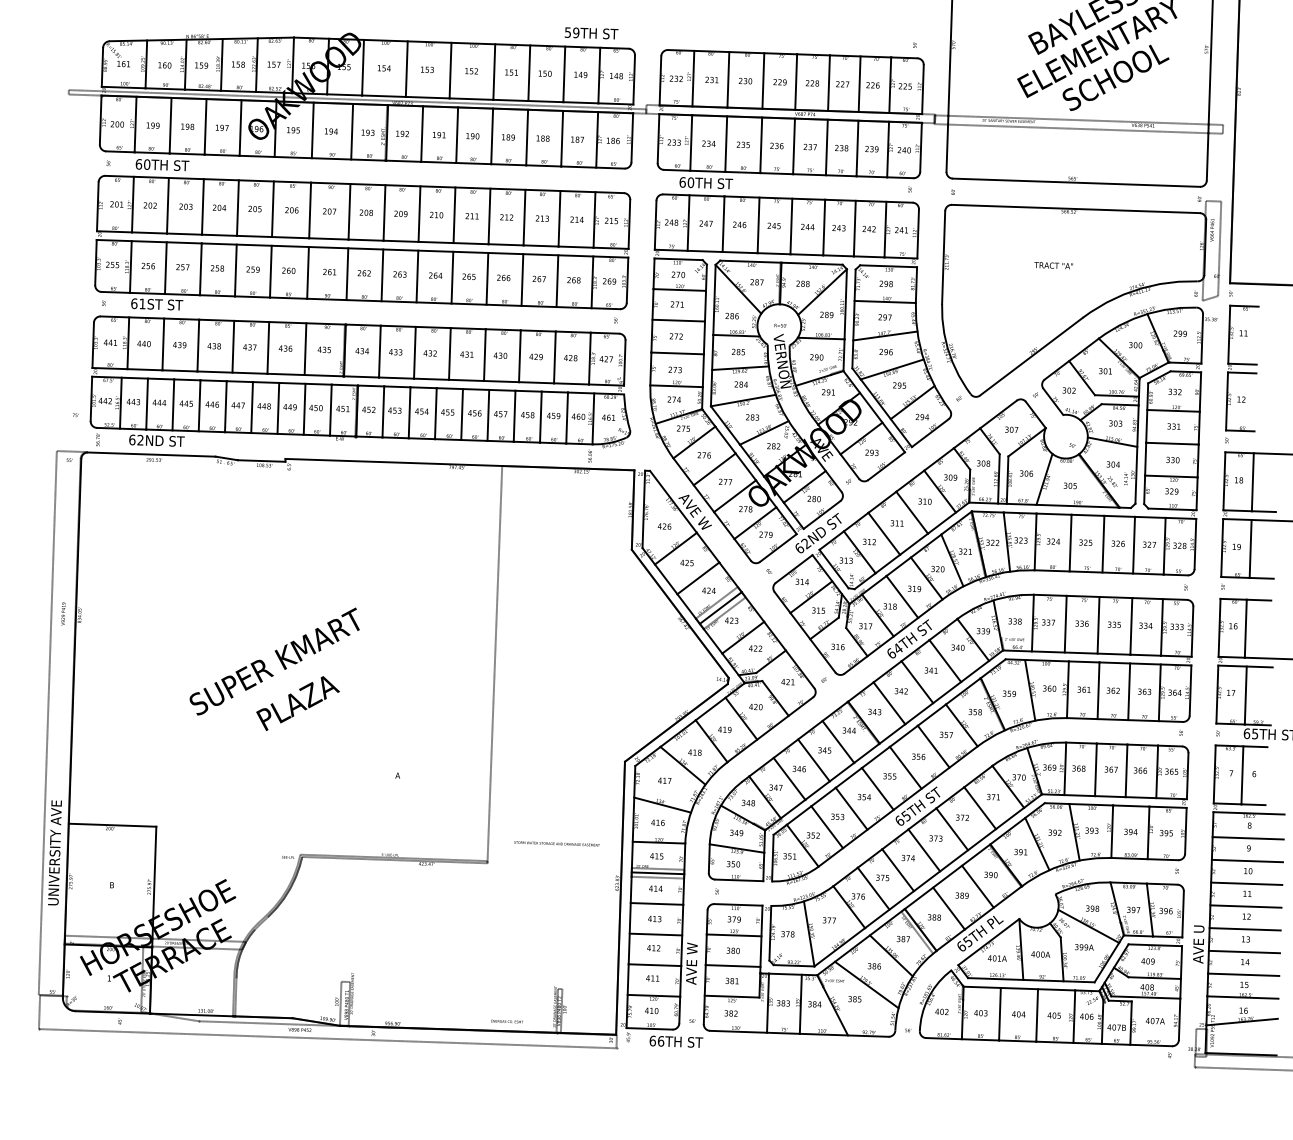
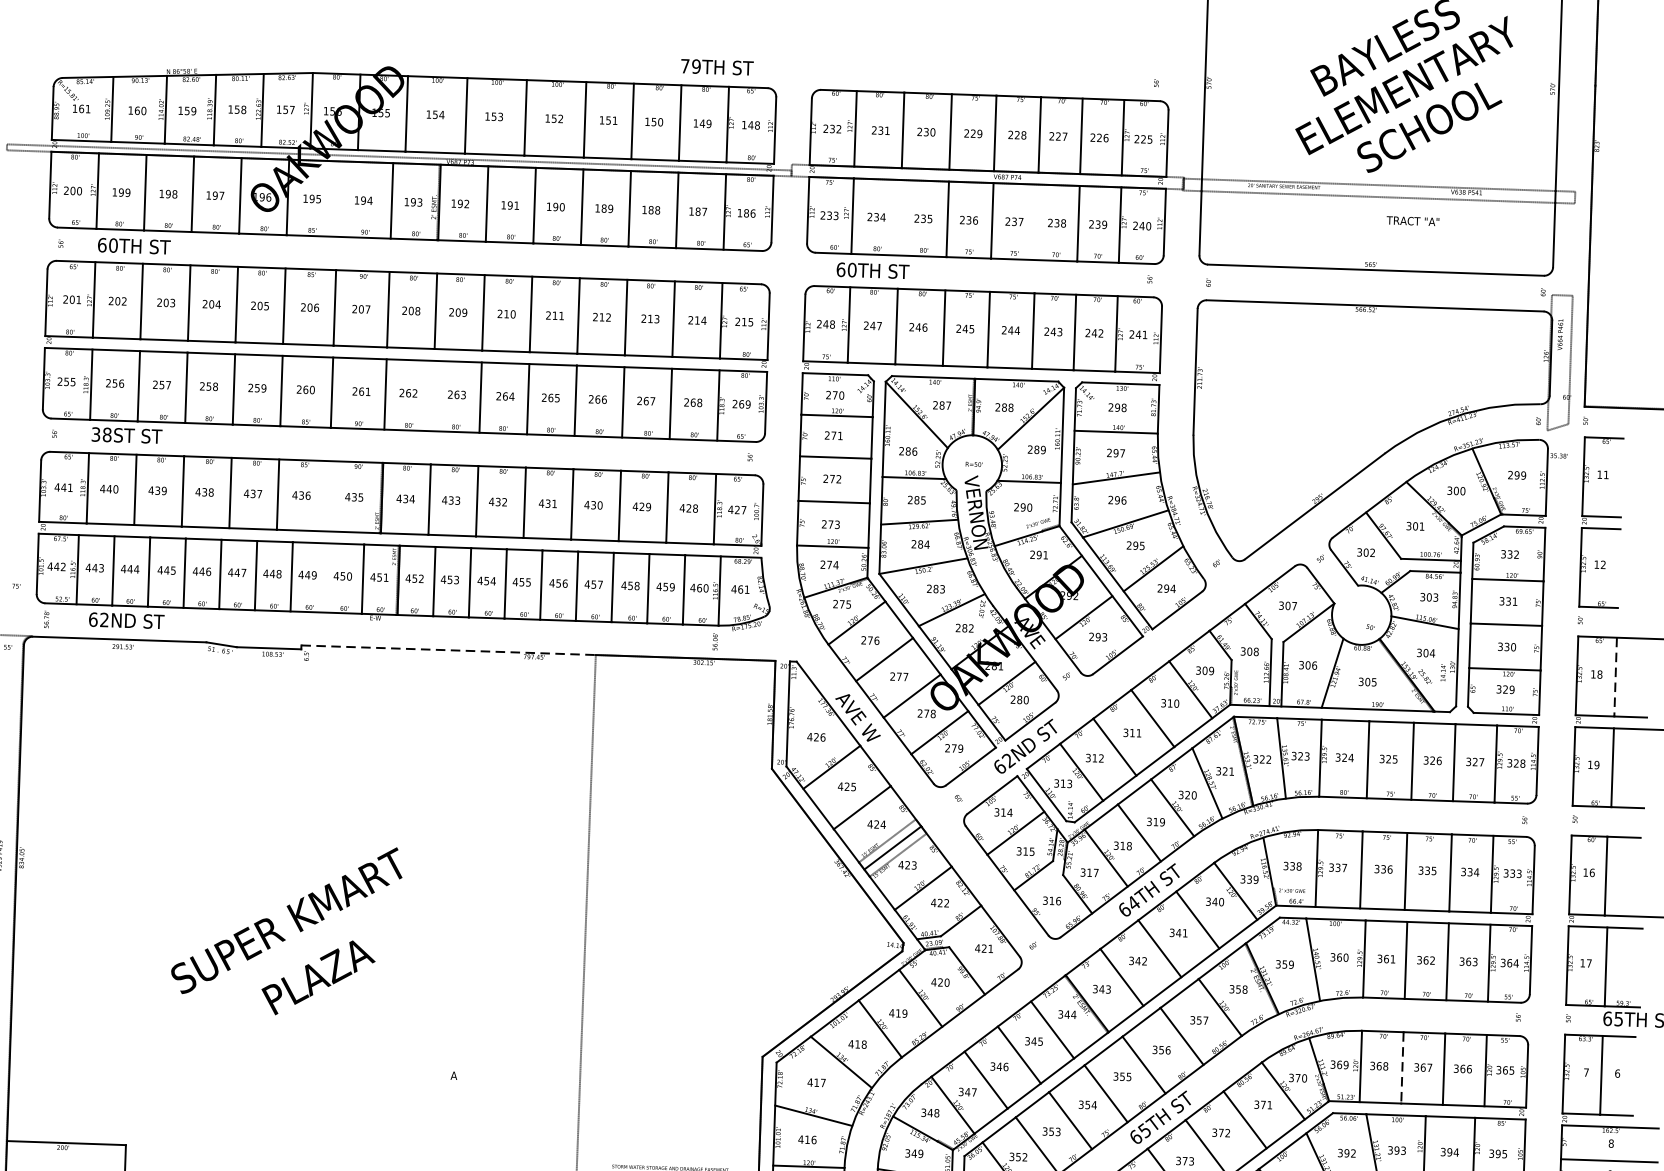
text: (567, 32) -> (684, 66), 59TH -> 79TH
line: (312, 130) -> (338, 199), removed
line: (726, 143) -> (900, 216), removed
line: (826, 147) -> (1036, 222), removed
text: (1053, 265) -> (1412, 220), moved
line: (382, 275) -> (433, 396), removed
text: (138, 303) -> (101, 434), 61ST -> 38ST
line: (305, 349) -> (328, 496), removed
line: (304, 408) -> (327, 576), removed
line: (394, 462) -> (449, 650), solid -> dashed
line: (1252, 482) -> (1615, 677), solid -> dashed
line: (1095, 770) -> (1401, 1068), solid -> dashed

